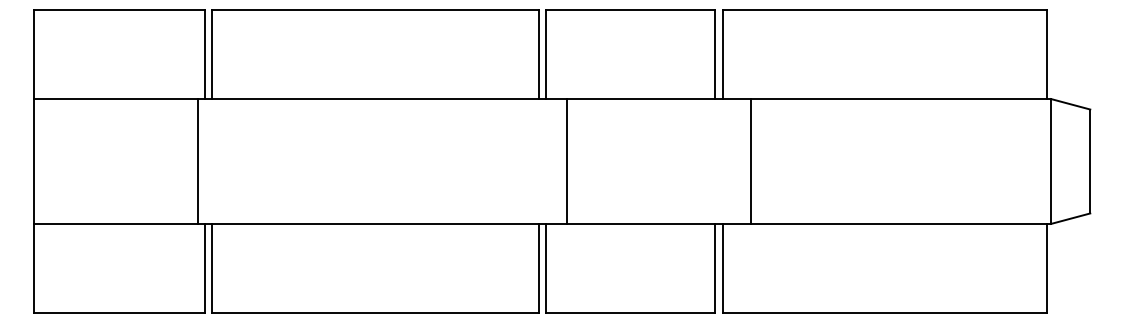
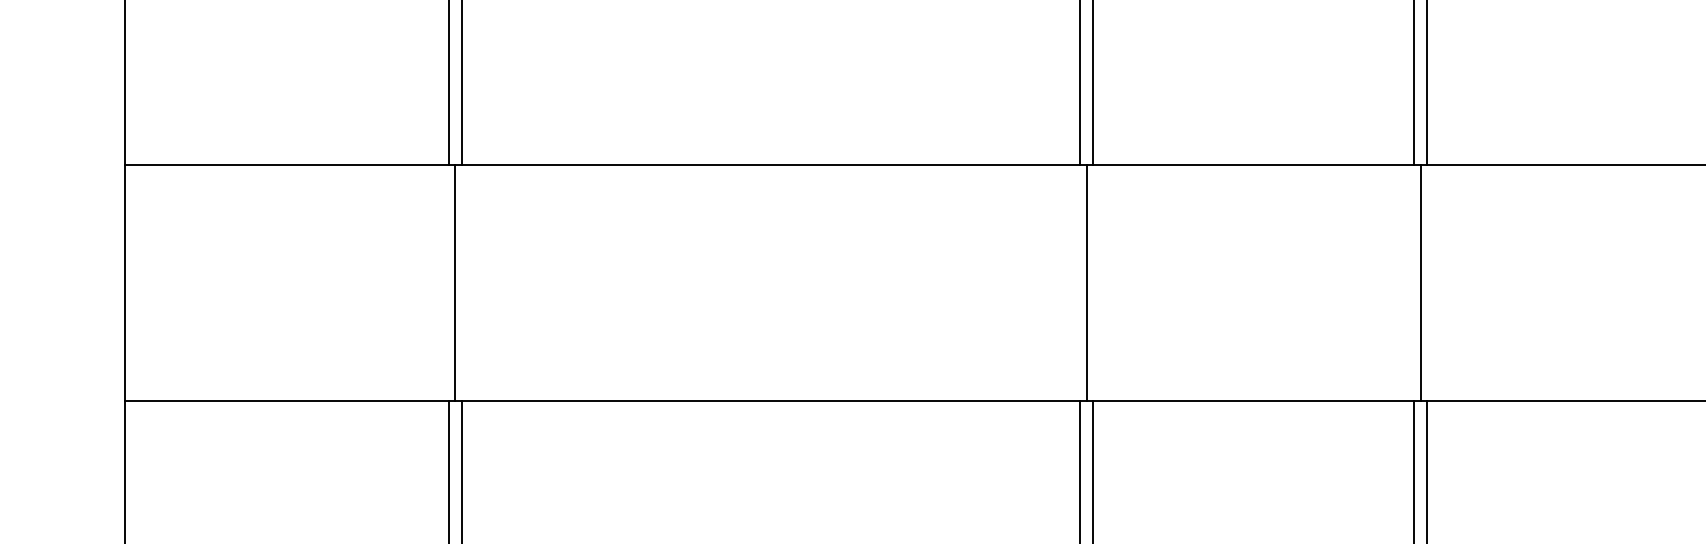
line: (197, 161) -> (455, 282), moved
line: (567, 161) -> (1086, 282), moved
line: (751, 161) -> (1421, 282), moved

